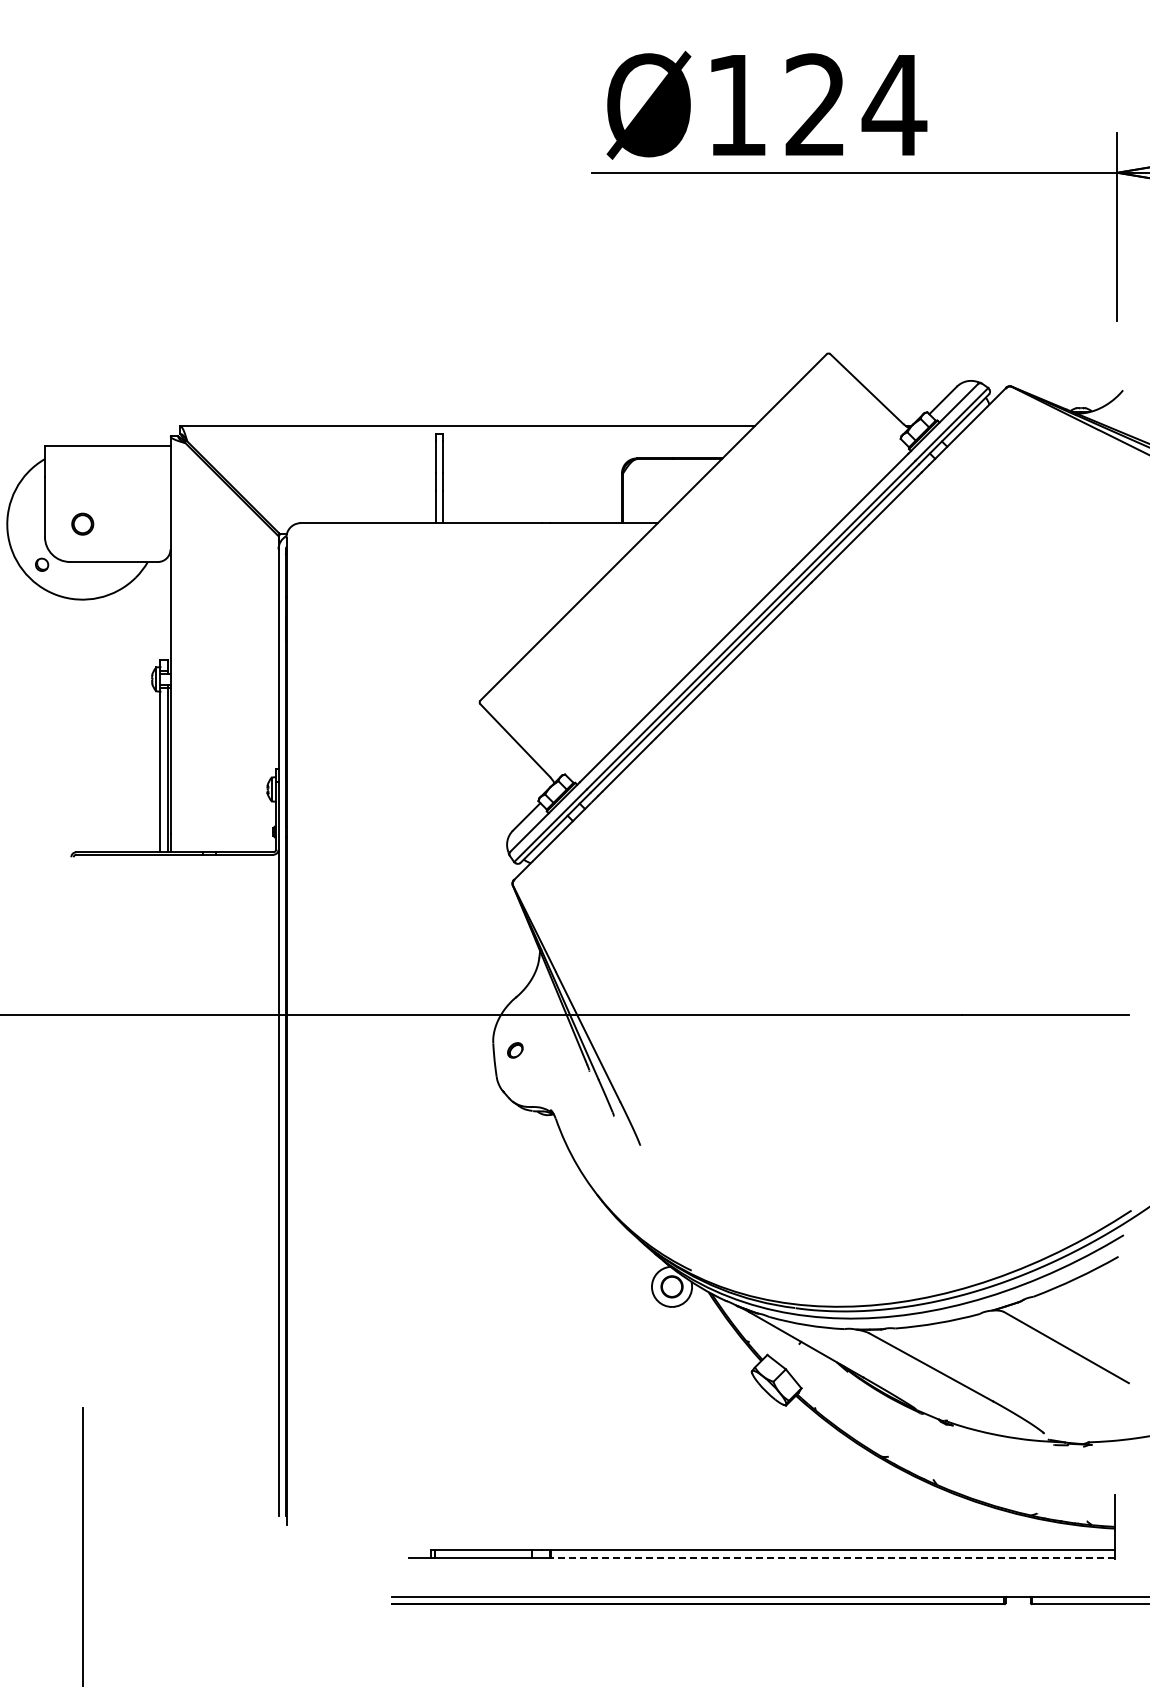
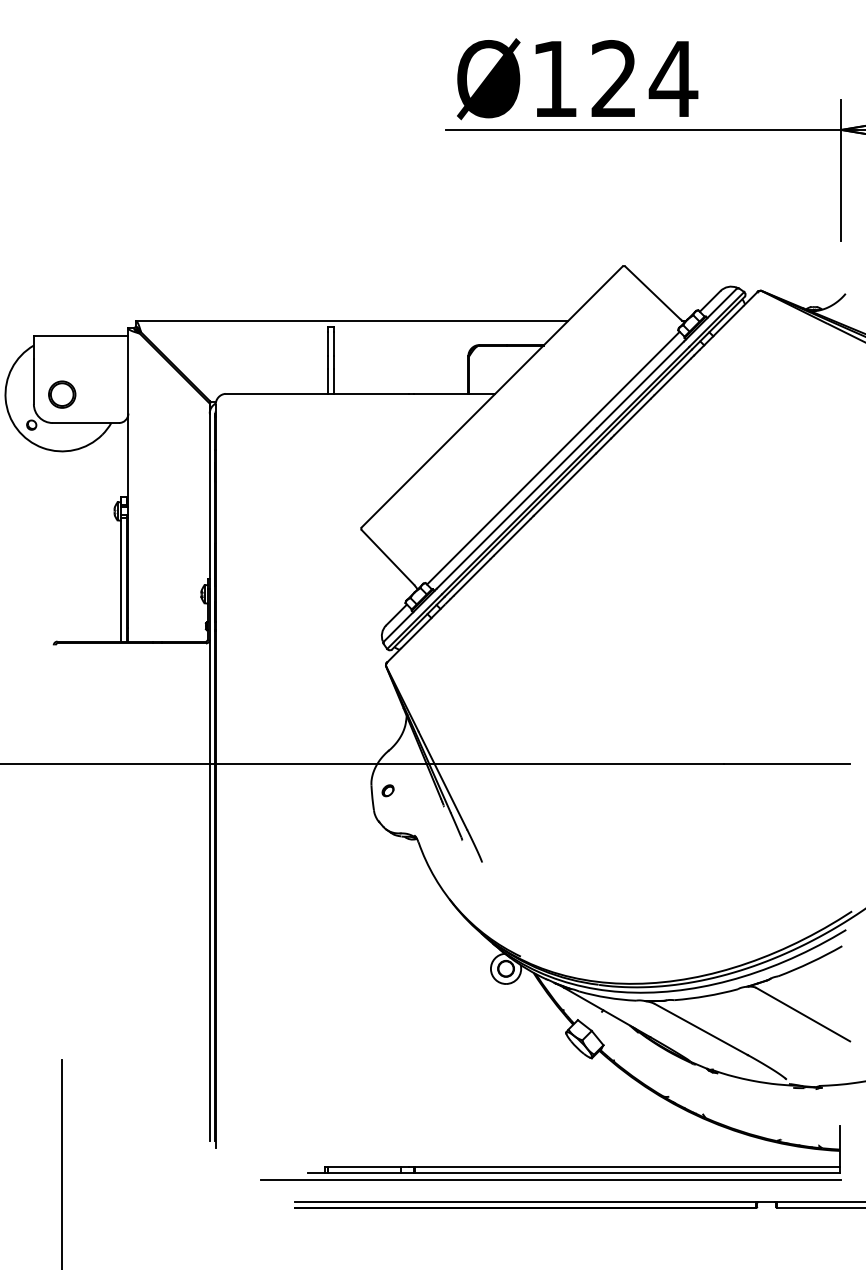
part: (82, 523) -> (62, 394), size x1.67
line: (734, 608) -> (553, 458), added
line: (833, 1557) -> (627, 1172), dashed -> solid
line: (731, 1566) -> (550, 1179), added

